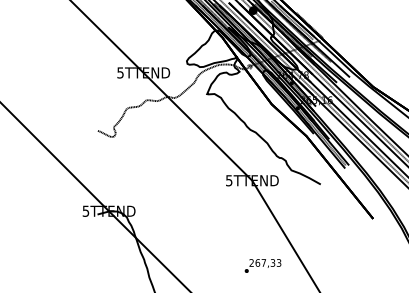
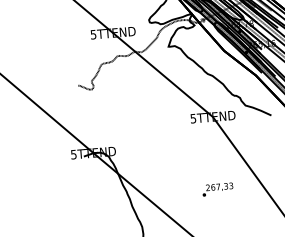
text: (262, 265) -> (217, 189), moved

